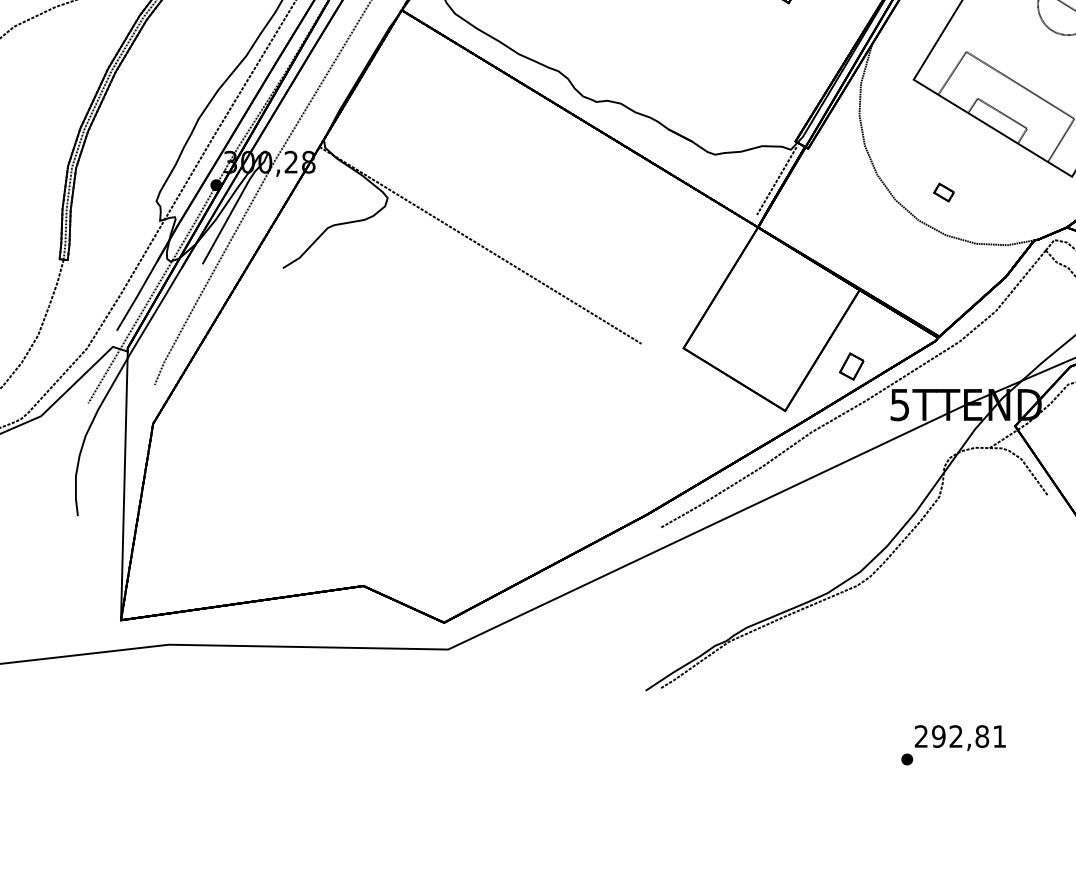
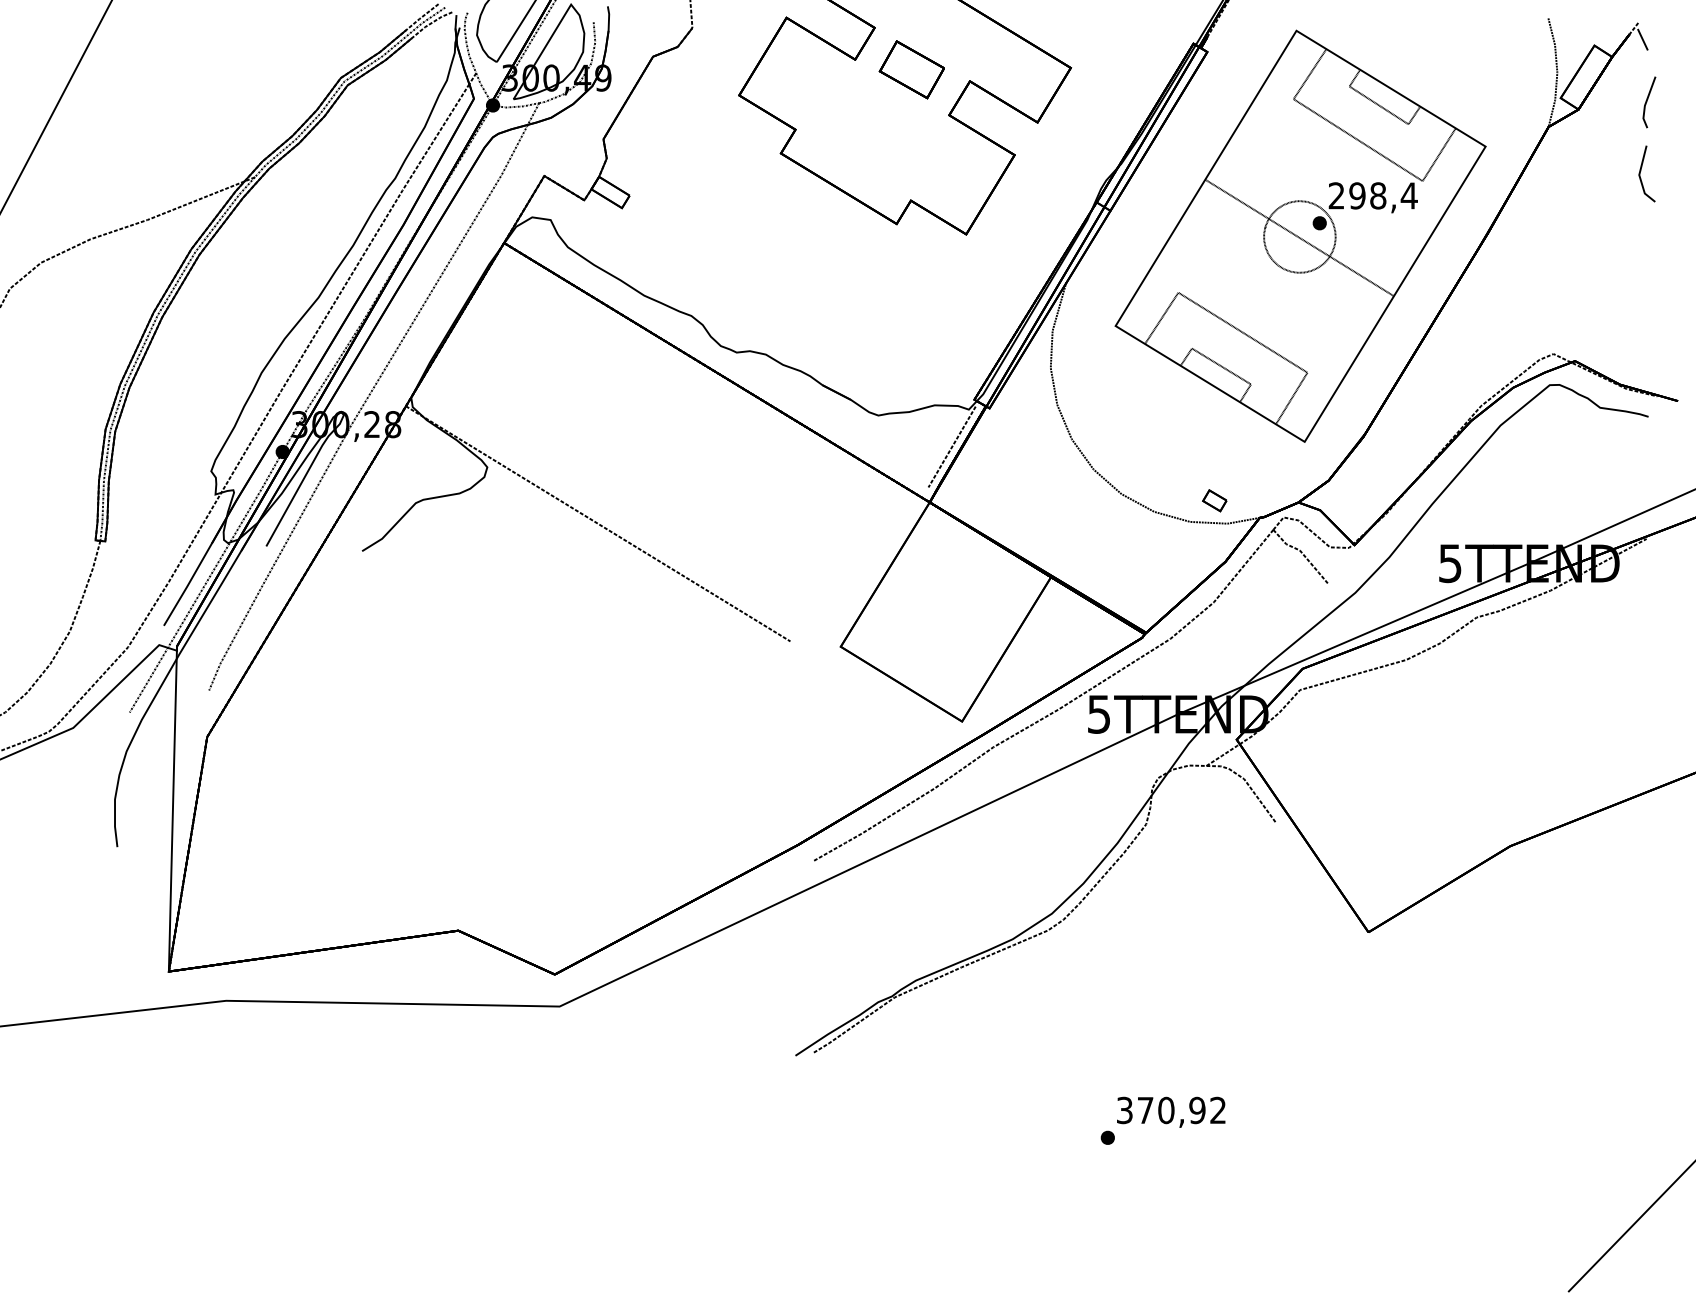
part: (943, 192) -> (1214, 500), moved
part: (851, 366) -> (1041, 668), removed
text: (960, 736) -> (1171, 1110), 292,81 -> 370,92

